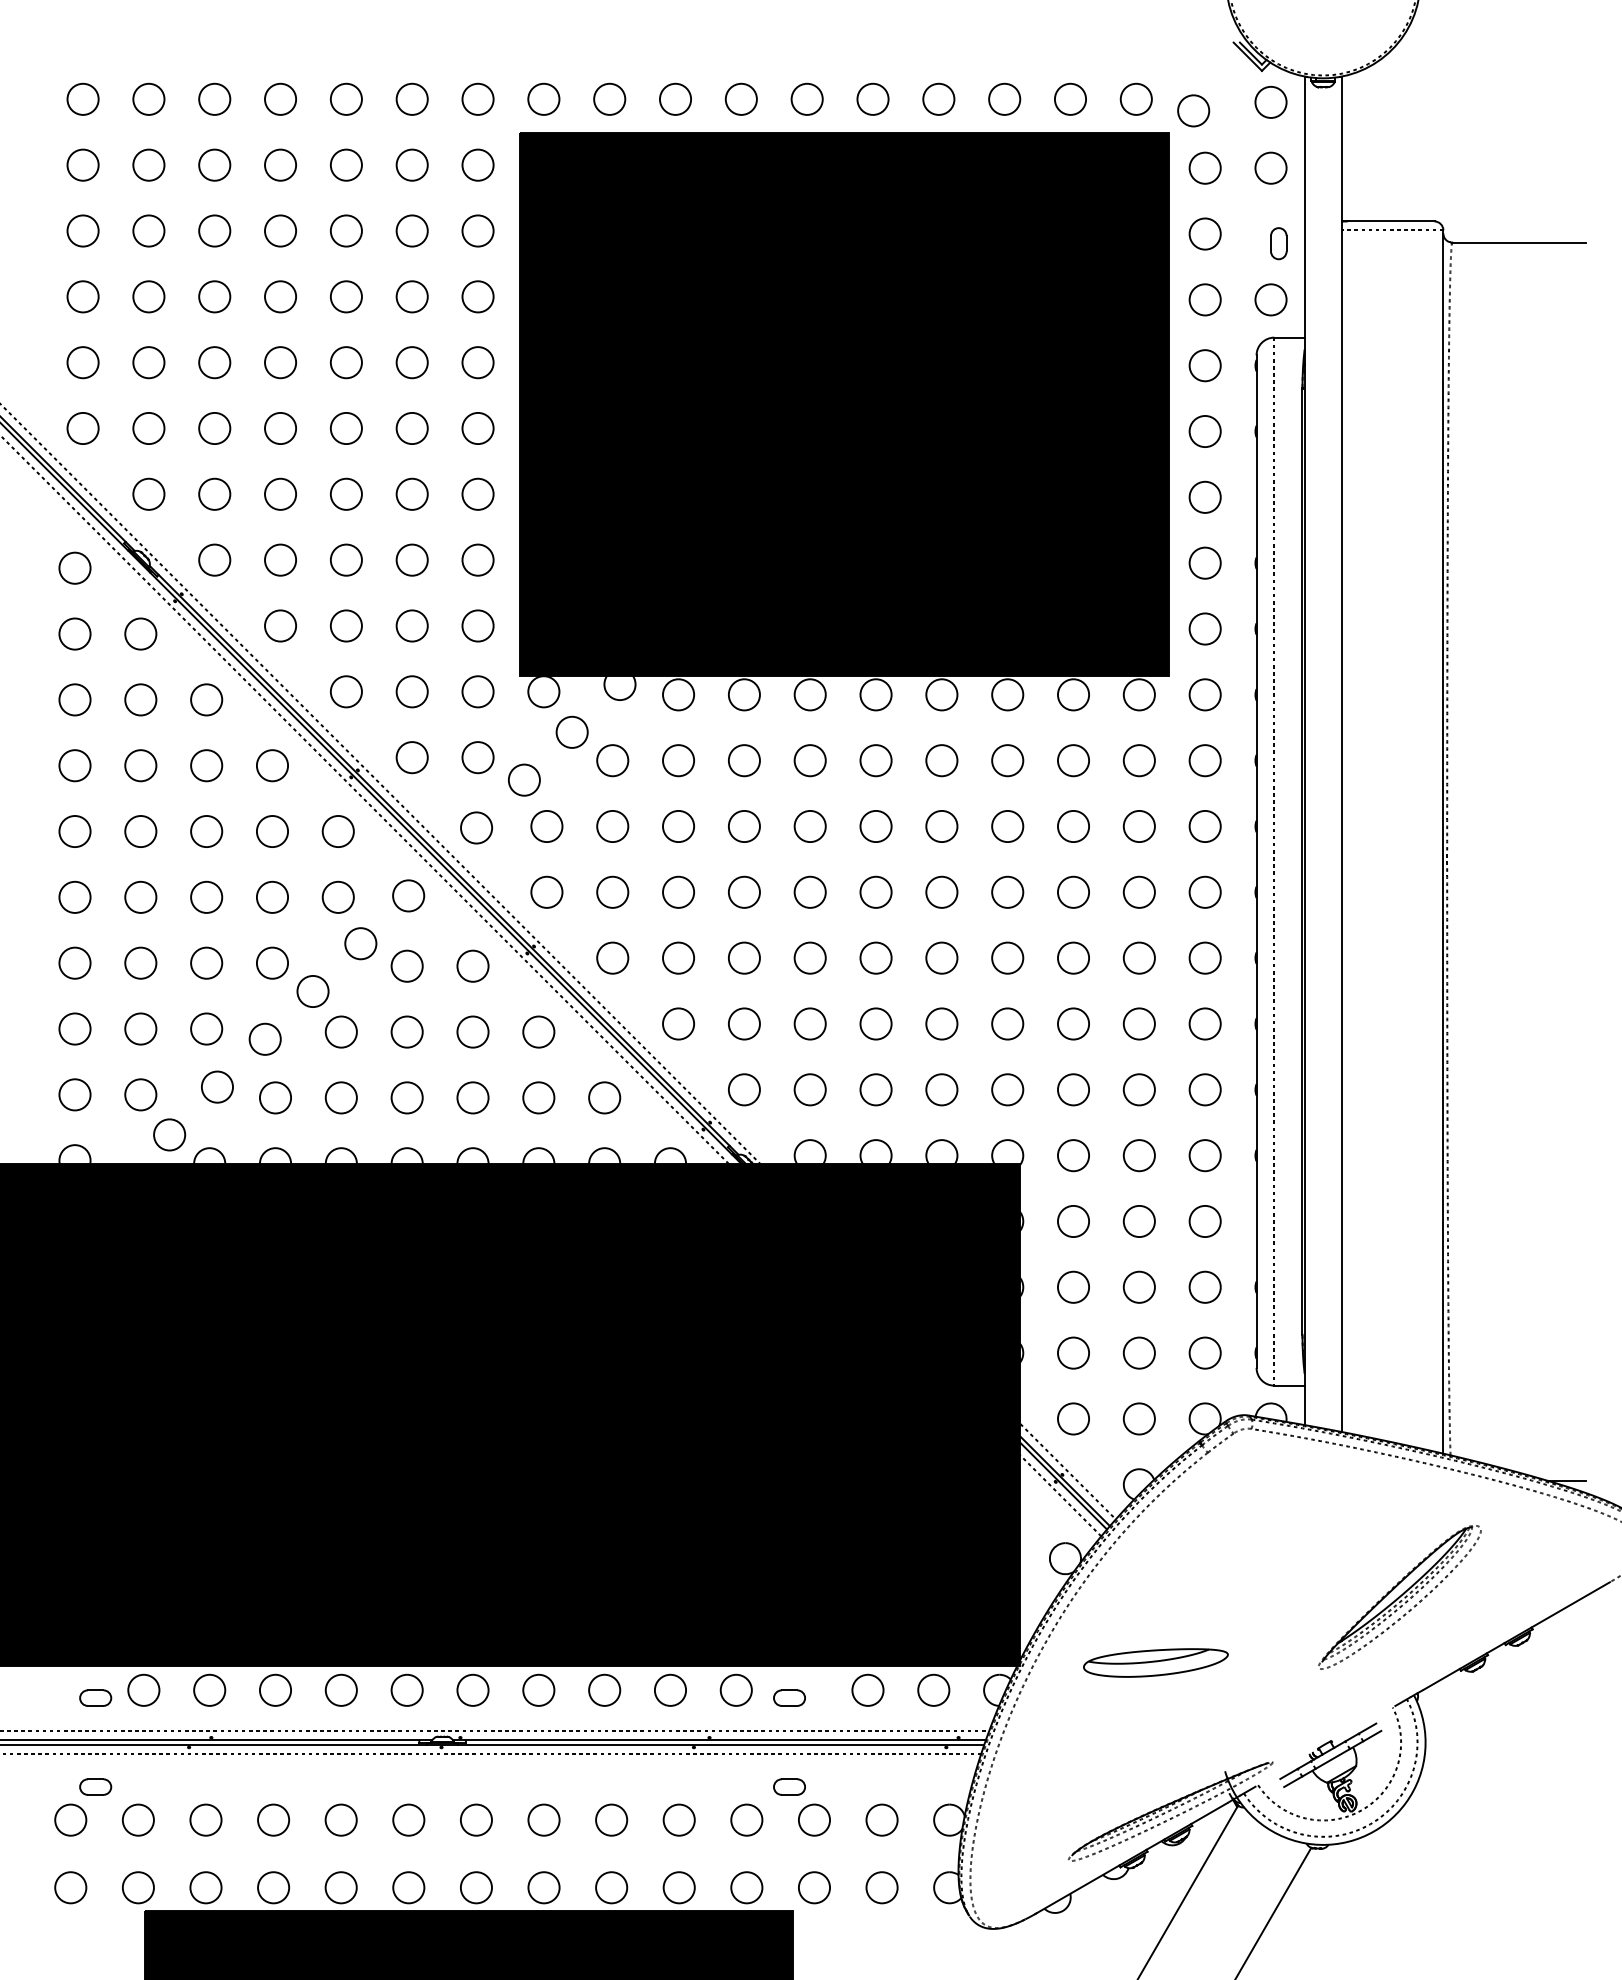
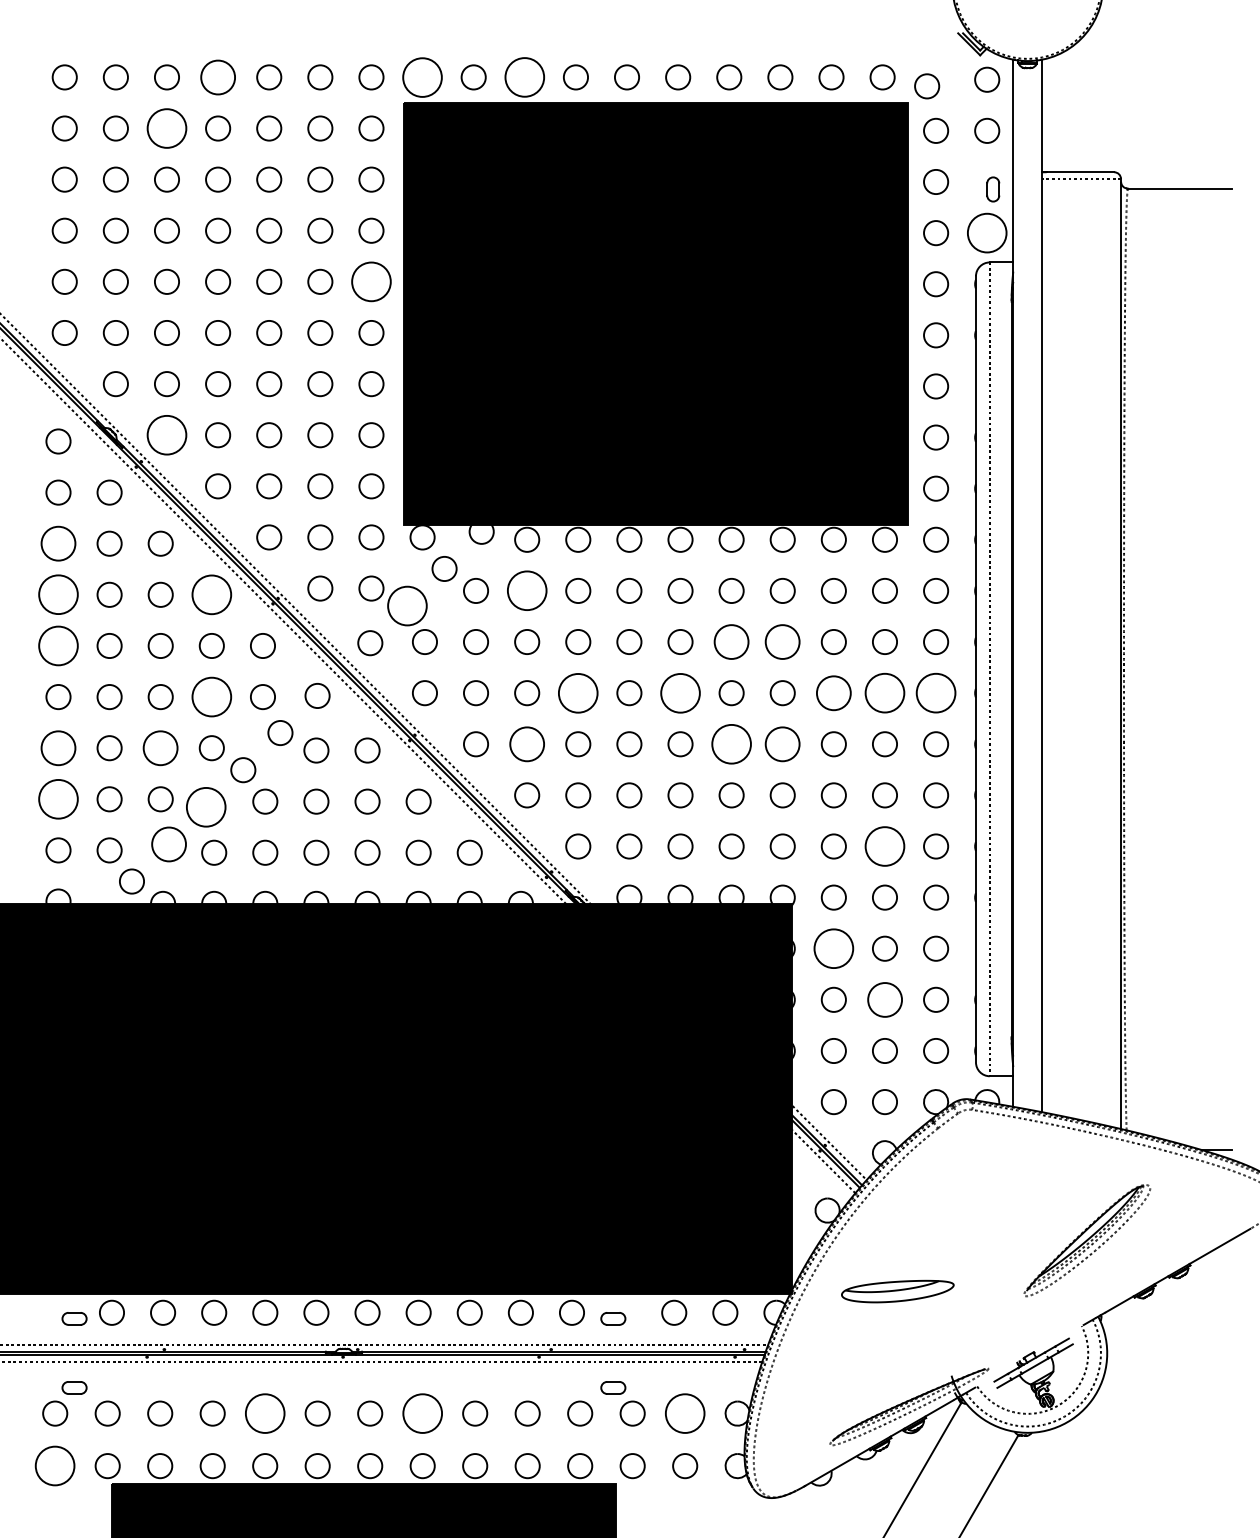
circle: (280, 98) -> (218, 76), size x1.4
circle: (543, 98) -> (422, 76), size x1.6
circle: (675, 98) -> (524, 76), size x1.6
circle: (214, 164) -> (166, 127), size x1.6
circle: (1270, 299) -> (986, 232), size x1.6
circle: (477, 362) -> (371, 281), size x1.6
circle: (214, 559) -> (166, 434), size x1.6
circle: (74, 699) -> (58, 543), size x1.4
circle: (678, 760) -> (527, 590), size x1.6
circle: (74, 765) -> (58, 594), size x1.6
circle: (272, 765) -> (211, 594), size x1.6
circle: (523, 779) -> (406, 605), size x1.6
circle: (941, 826) -> (731, 642), size x1.4
circle: (1007, 826) -> (782, 642), size x1.4
circle: (74, 831) -> (58, 645), size x1.6
circle: (744, 891) -> (578, 692), size x1.6
circle: (875, 891) -> (680, 692), size x1.6
circle: (1073, 891) -> (833, 692), size x1.4
circle: (1138, 891) -> (884, 692), size x1.6
circle: (1204, 891) -> (935, 692), size x1.6
circle: (272, 896) -> (211, 696), size x1.6
circle: (678, 957) -> (527, 743), size x1.4
circle: (941, 957) -> (731, 743), size x1.6
circle: (1007, 957) -> (782, 743), size x1.4
circle: (74, 962) -> (58, 747), size x1.4
circle: (206, 962) -> (160, 747), size x1.4
circle: (74, 1028) -> (58, 798), size x1.6
circle: (264, 1038) -> (205, 806), size x1.6
circle: (217, 1086) -> (169, 843), size x1.4
circle: (1138, 1089) -> (884, 846), size x1.6
circle: (1073, 1221) -> (833, 948), size x1.6
circle: (1138, 1286) -> (884, 999), size x1.4
circle: (340, 1819) -> (264, 1413), size x1.6
circle: (543, 1819) -> (422, 1413), size x1.6
circle: (881, 1819) -> (684, 1413), size x1.6
circle: (70, 1887) -> (55, 1465), size x1.6

